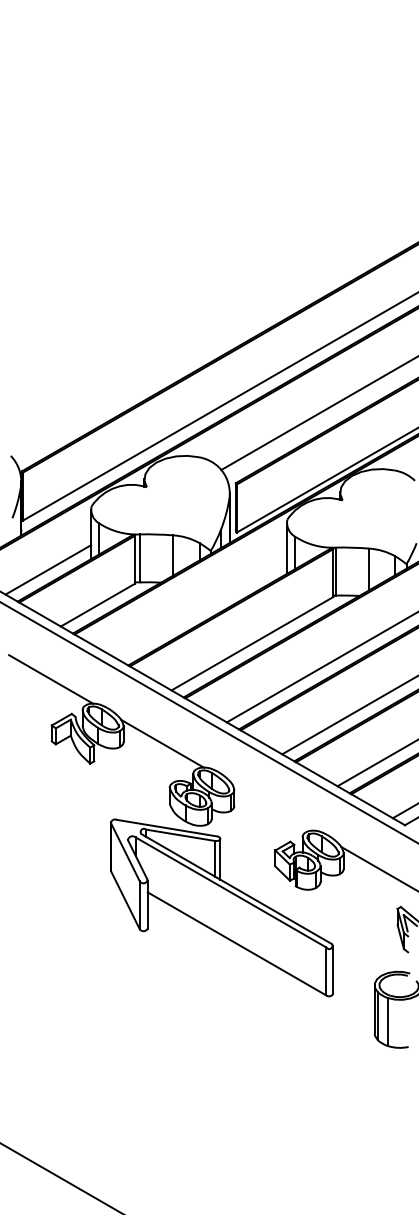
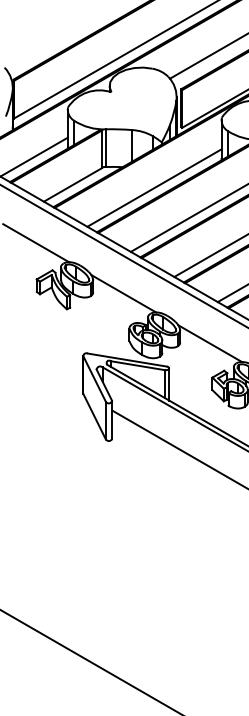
line: (201, 608) -> (154, 187), added
line: (272, 806) -> (210, 343), added

